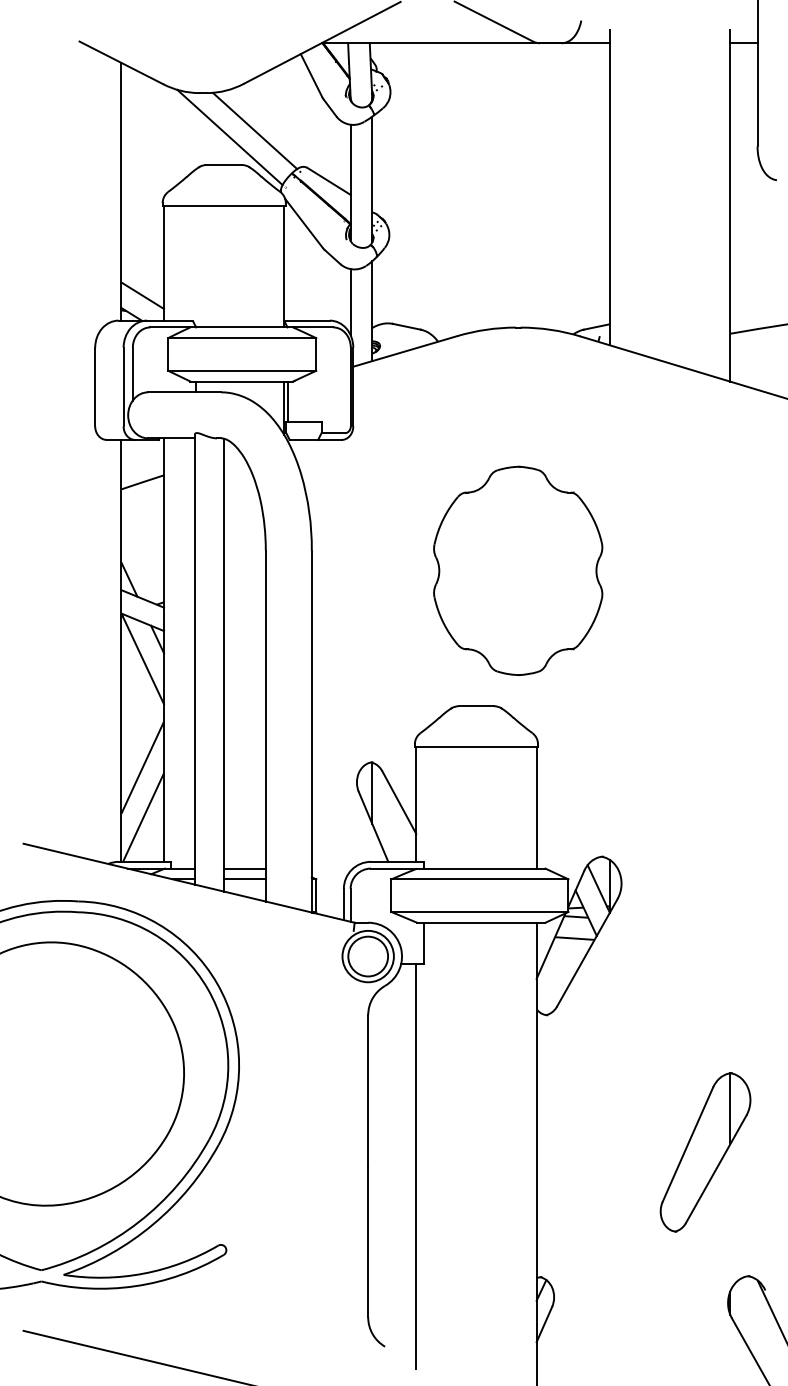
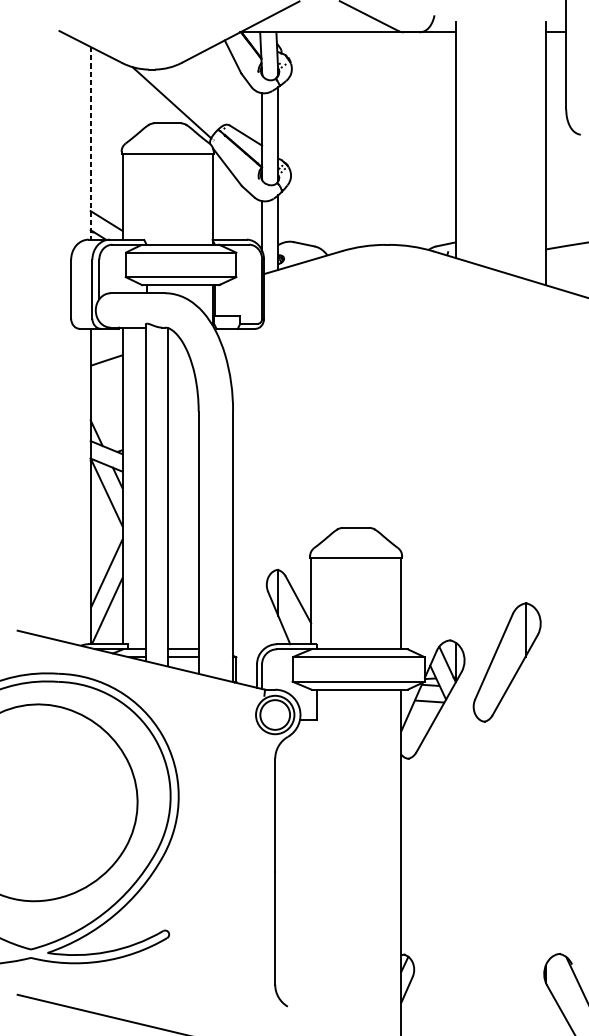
line: (254, 130) -> (190, 97), removed
line: (121, 191) -> (90, 143), solid -> dashed
part: (518, 570) -> (387, 426), removed
part: (705, 1152) -> (507, 662), moved
line: (416, 1165) -> (311, 871), removed

